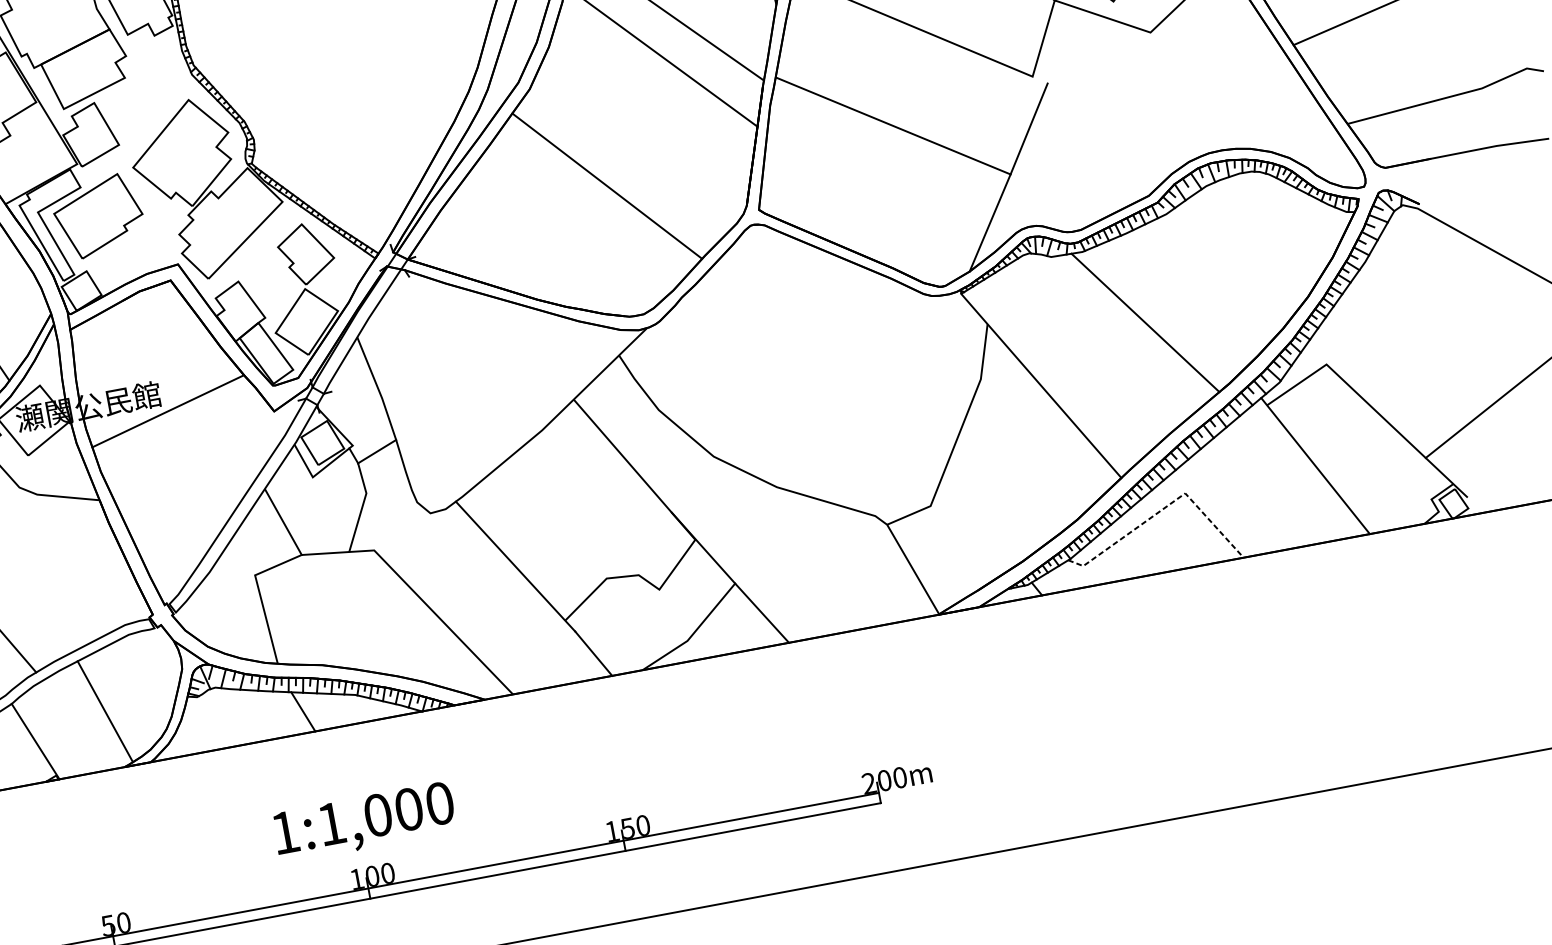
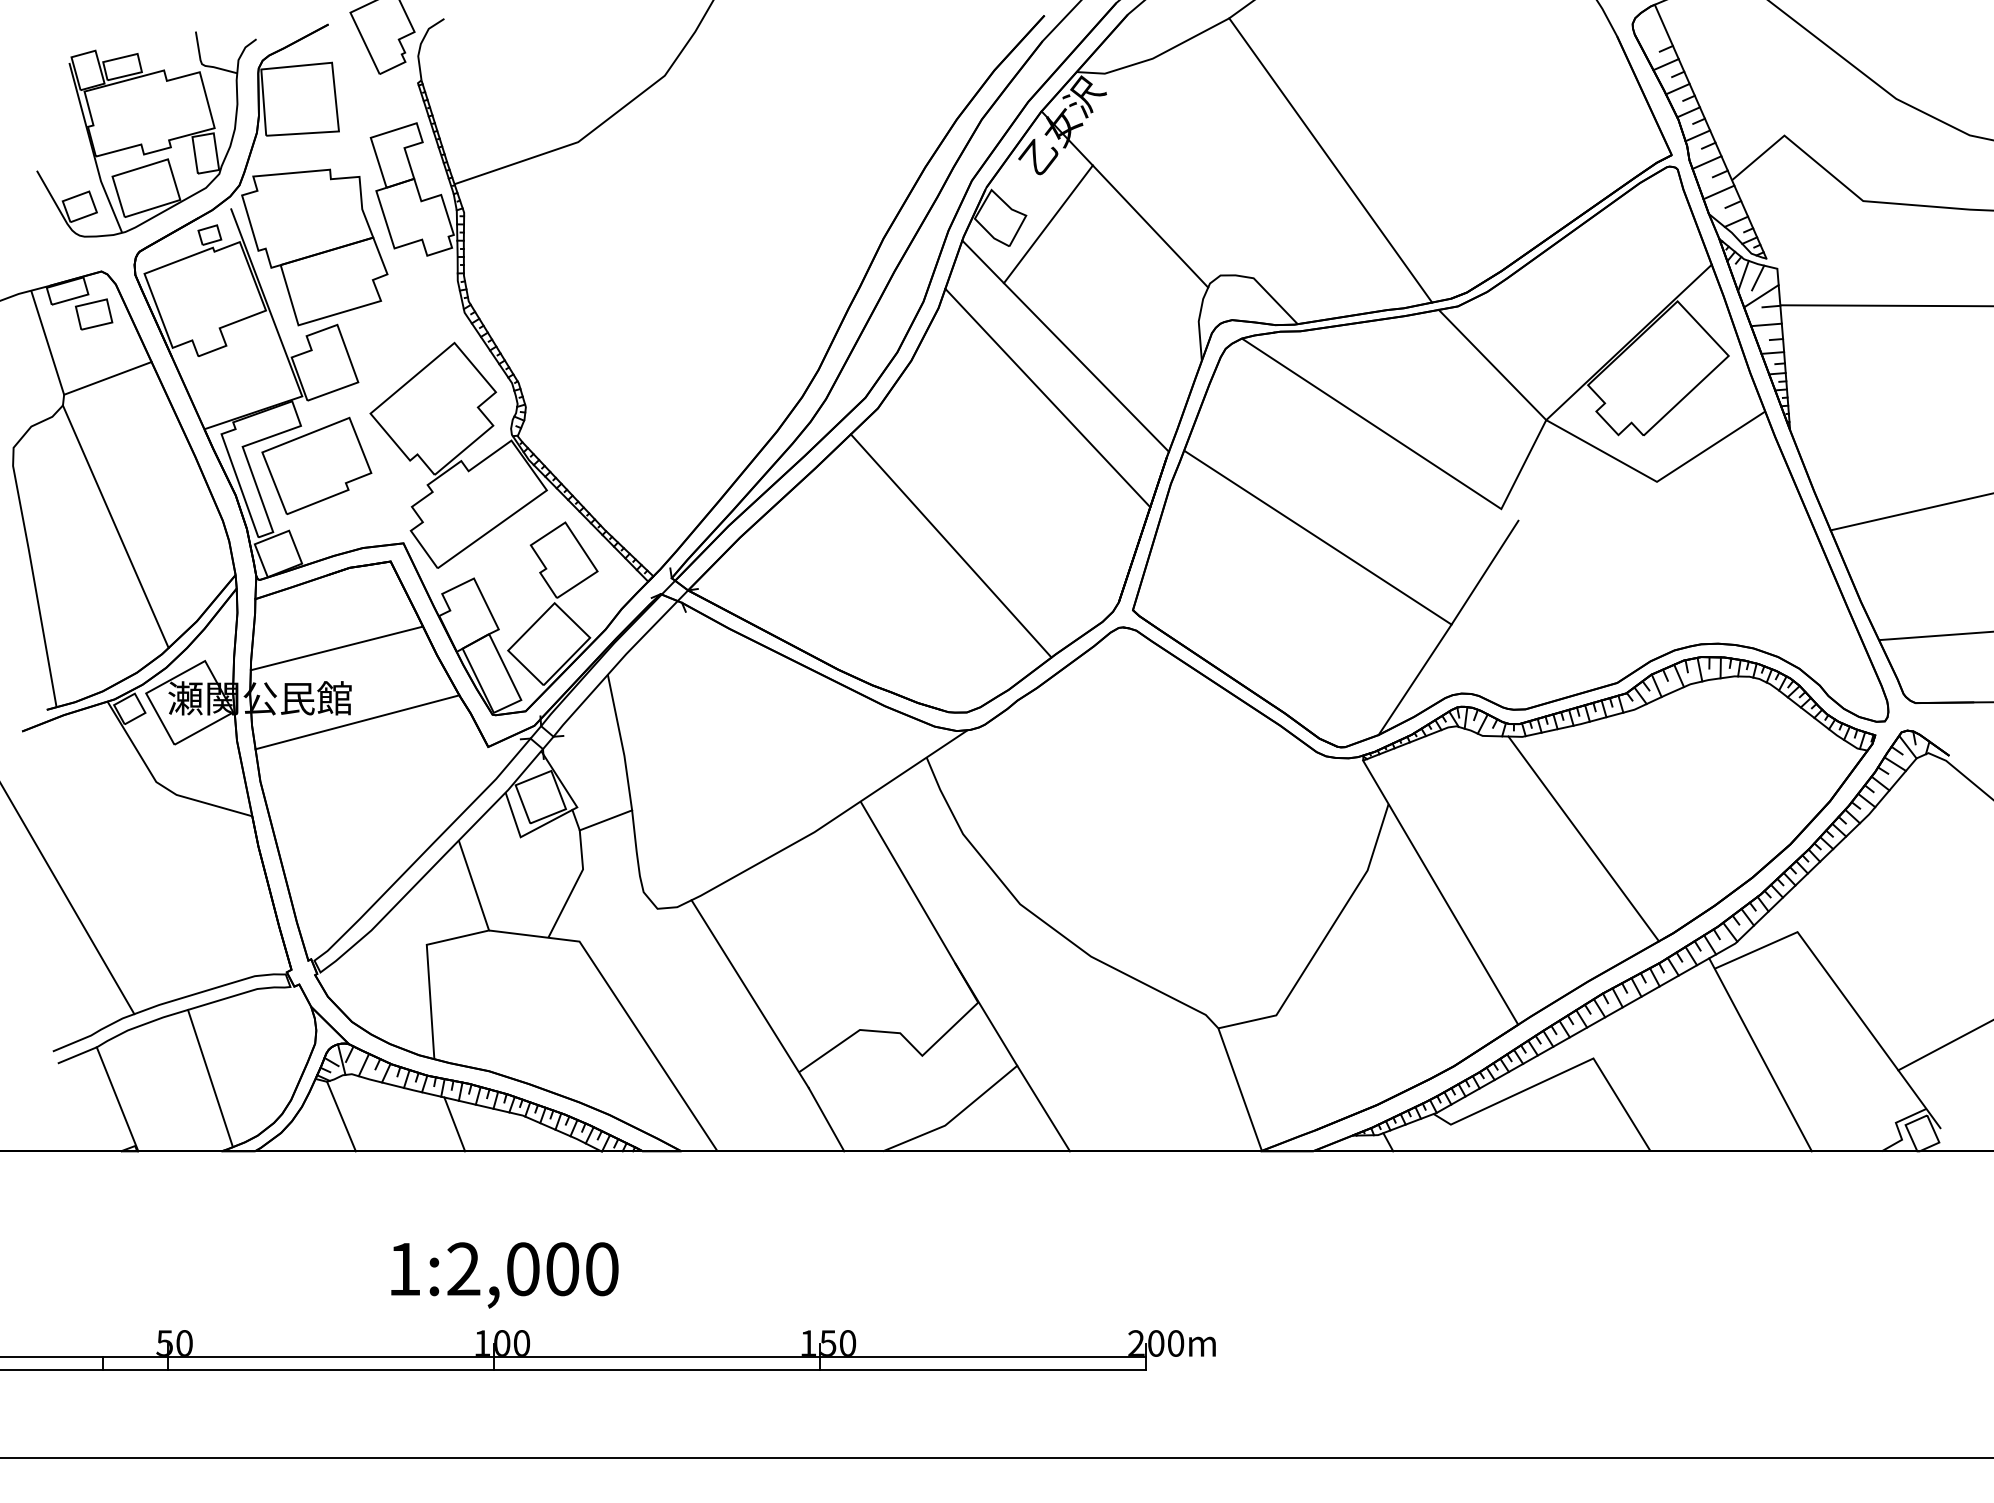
line: (140, 356) -> (336, 648), added
line: (1163, 508) -> (1562, 1072), dashed -> solid
line: (213, 722) -> (341, 1116), added
text: (331, 823) -> (463, 1268), 1:1,000 -> 1:2,000

